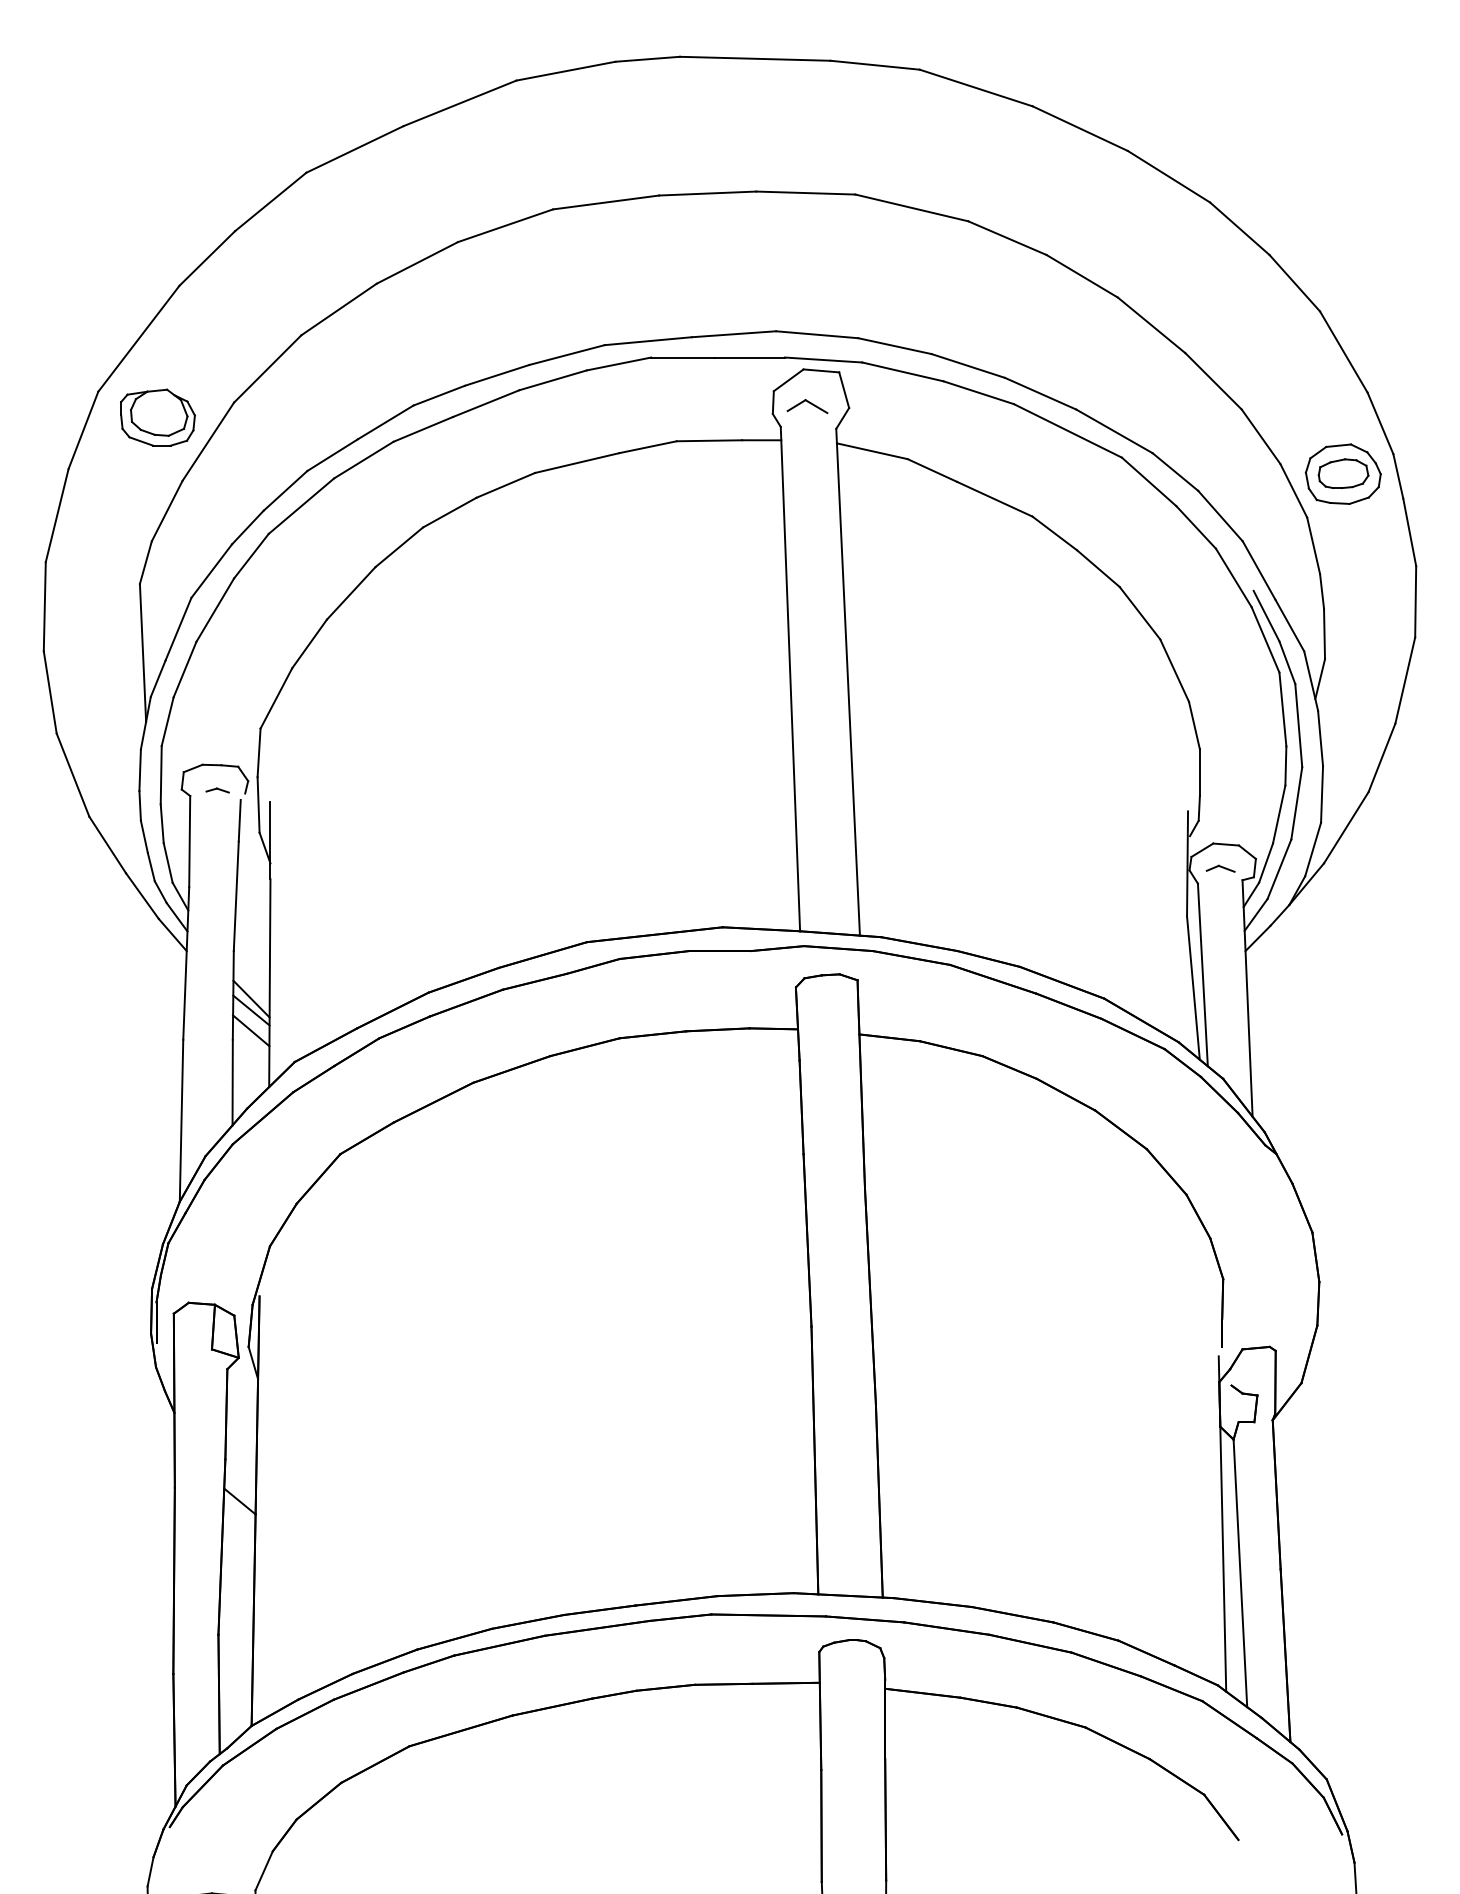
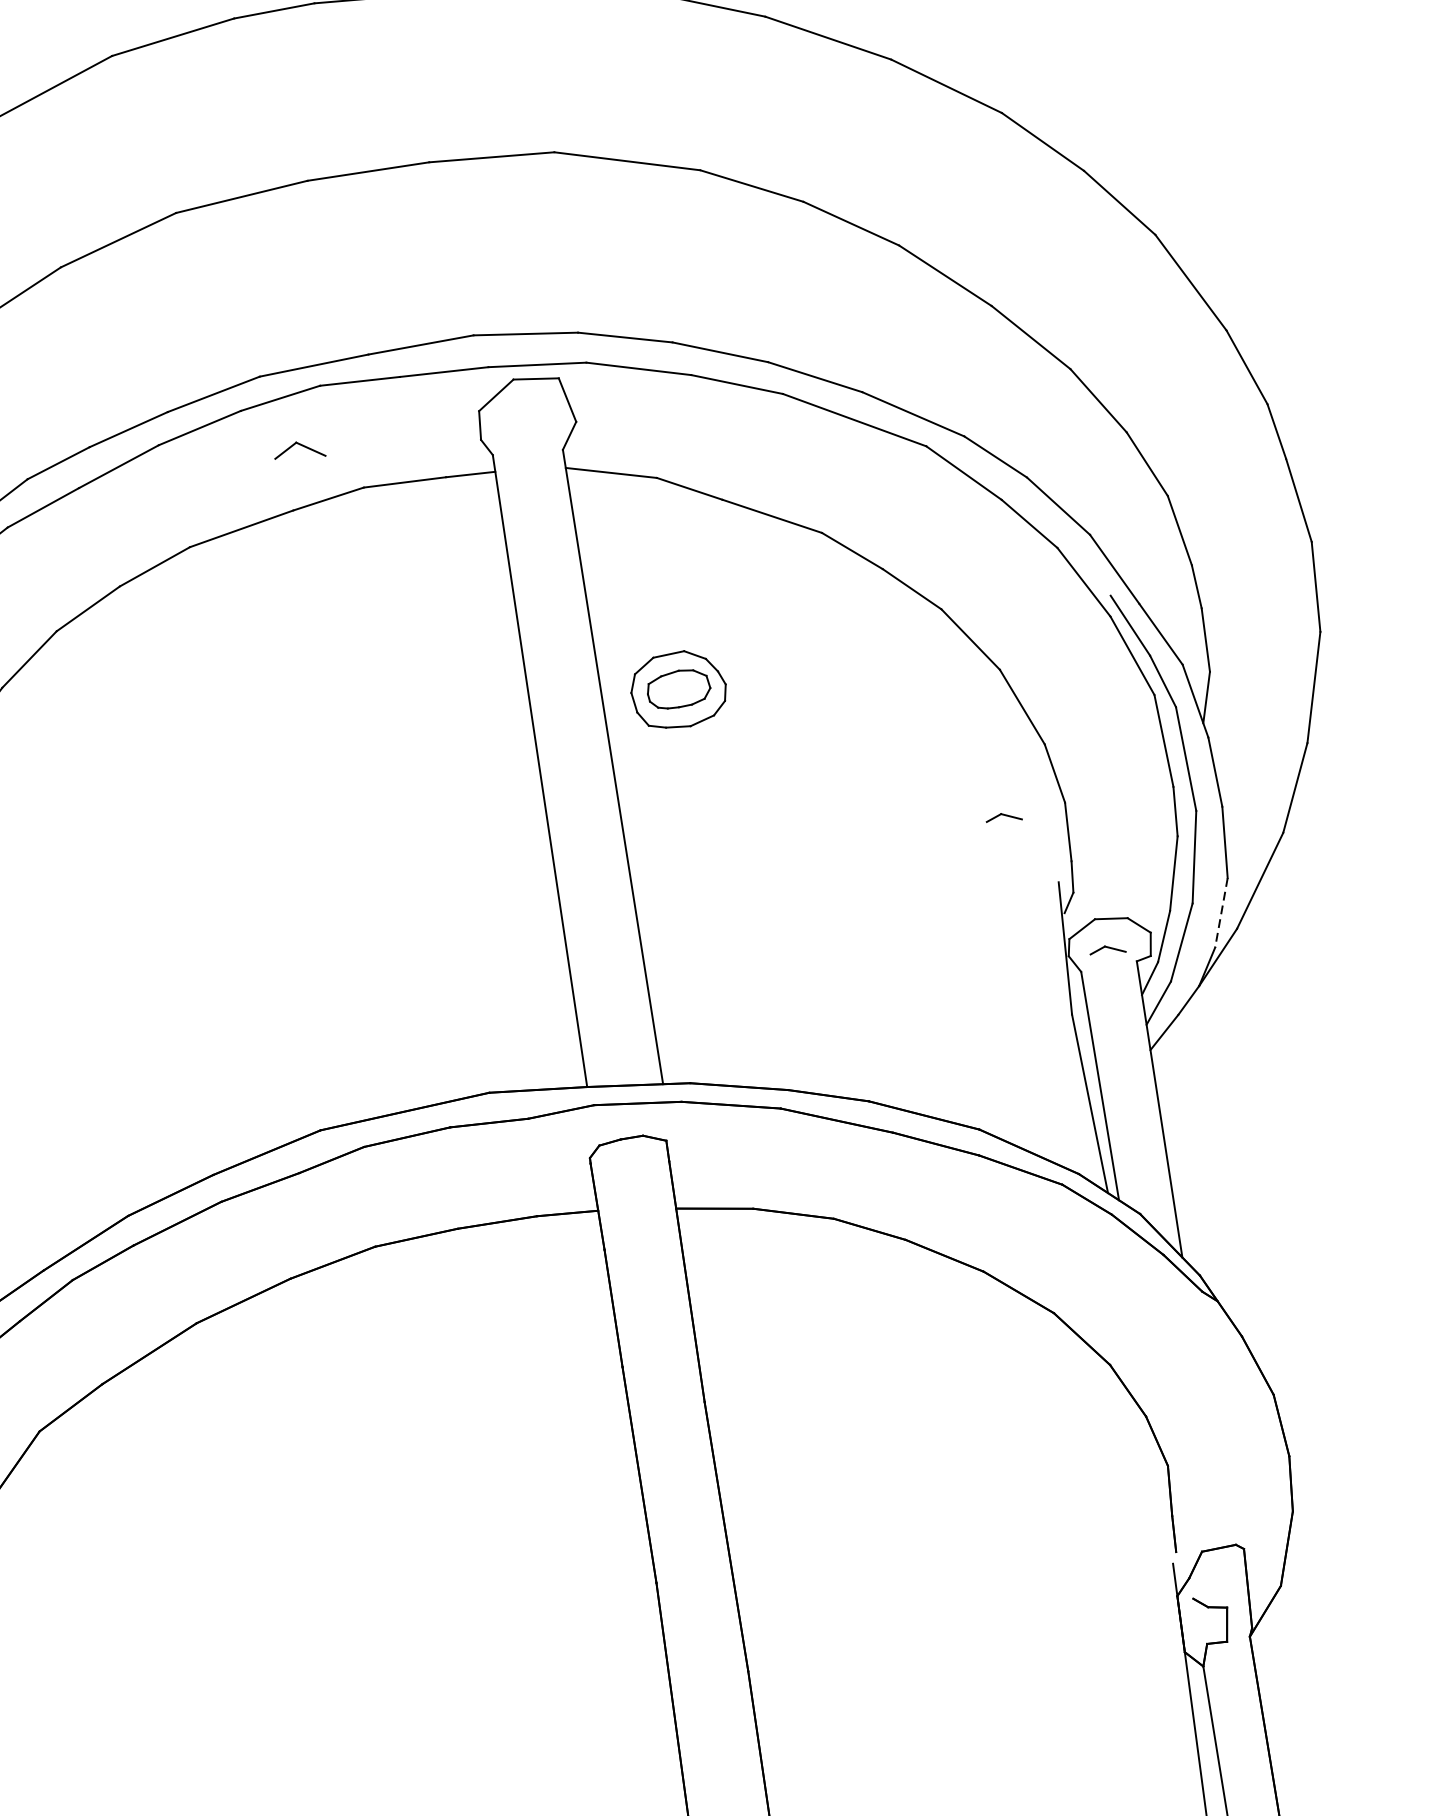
part: (807, 406) -> (299, 450), moved
part: (1343, 473) -> (678, 688), moved
part: (1150, 755) -> (1003, 817), added
line: (1313, 849) -> (1221, 912), solid -> dashed

